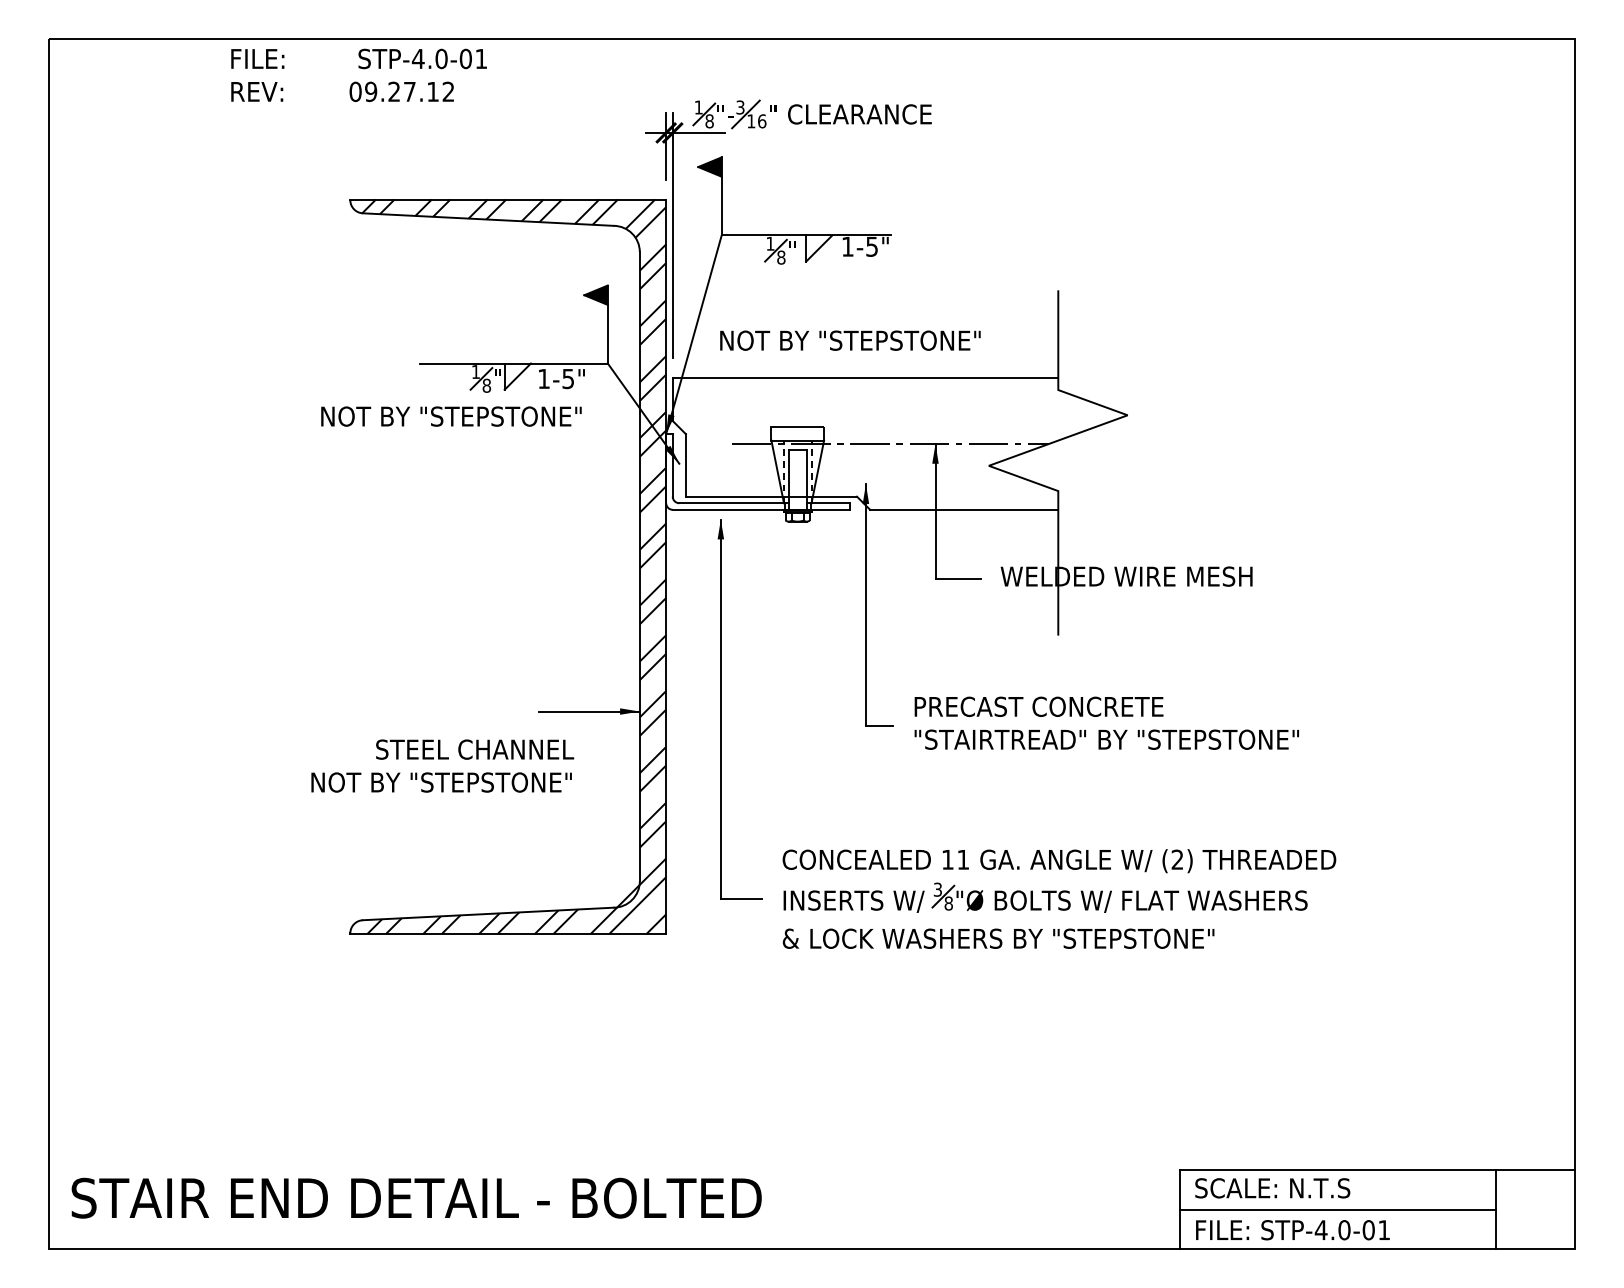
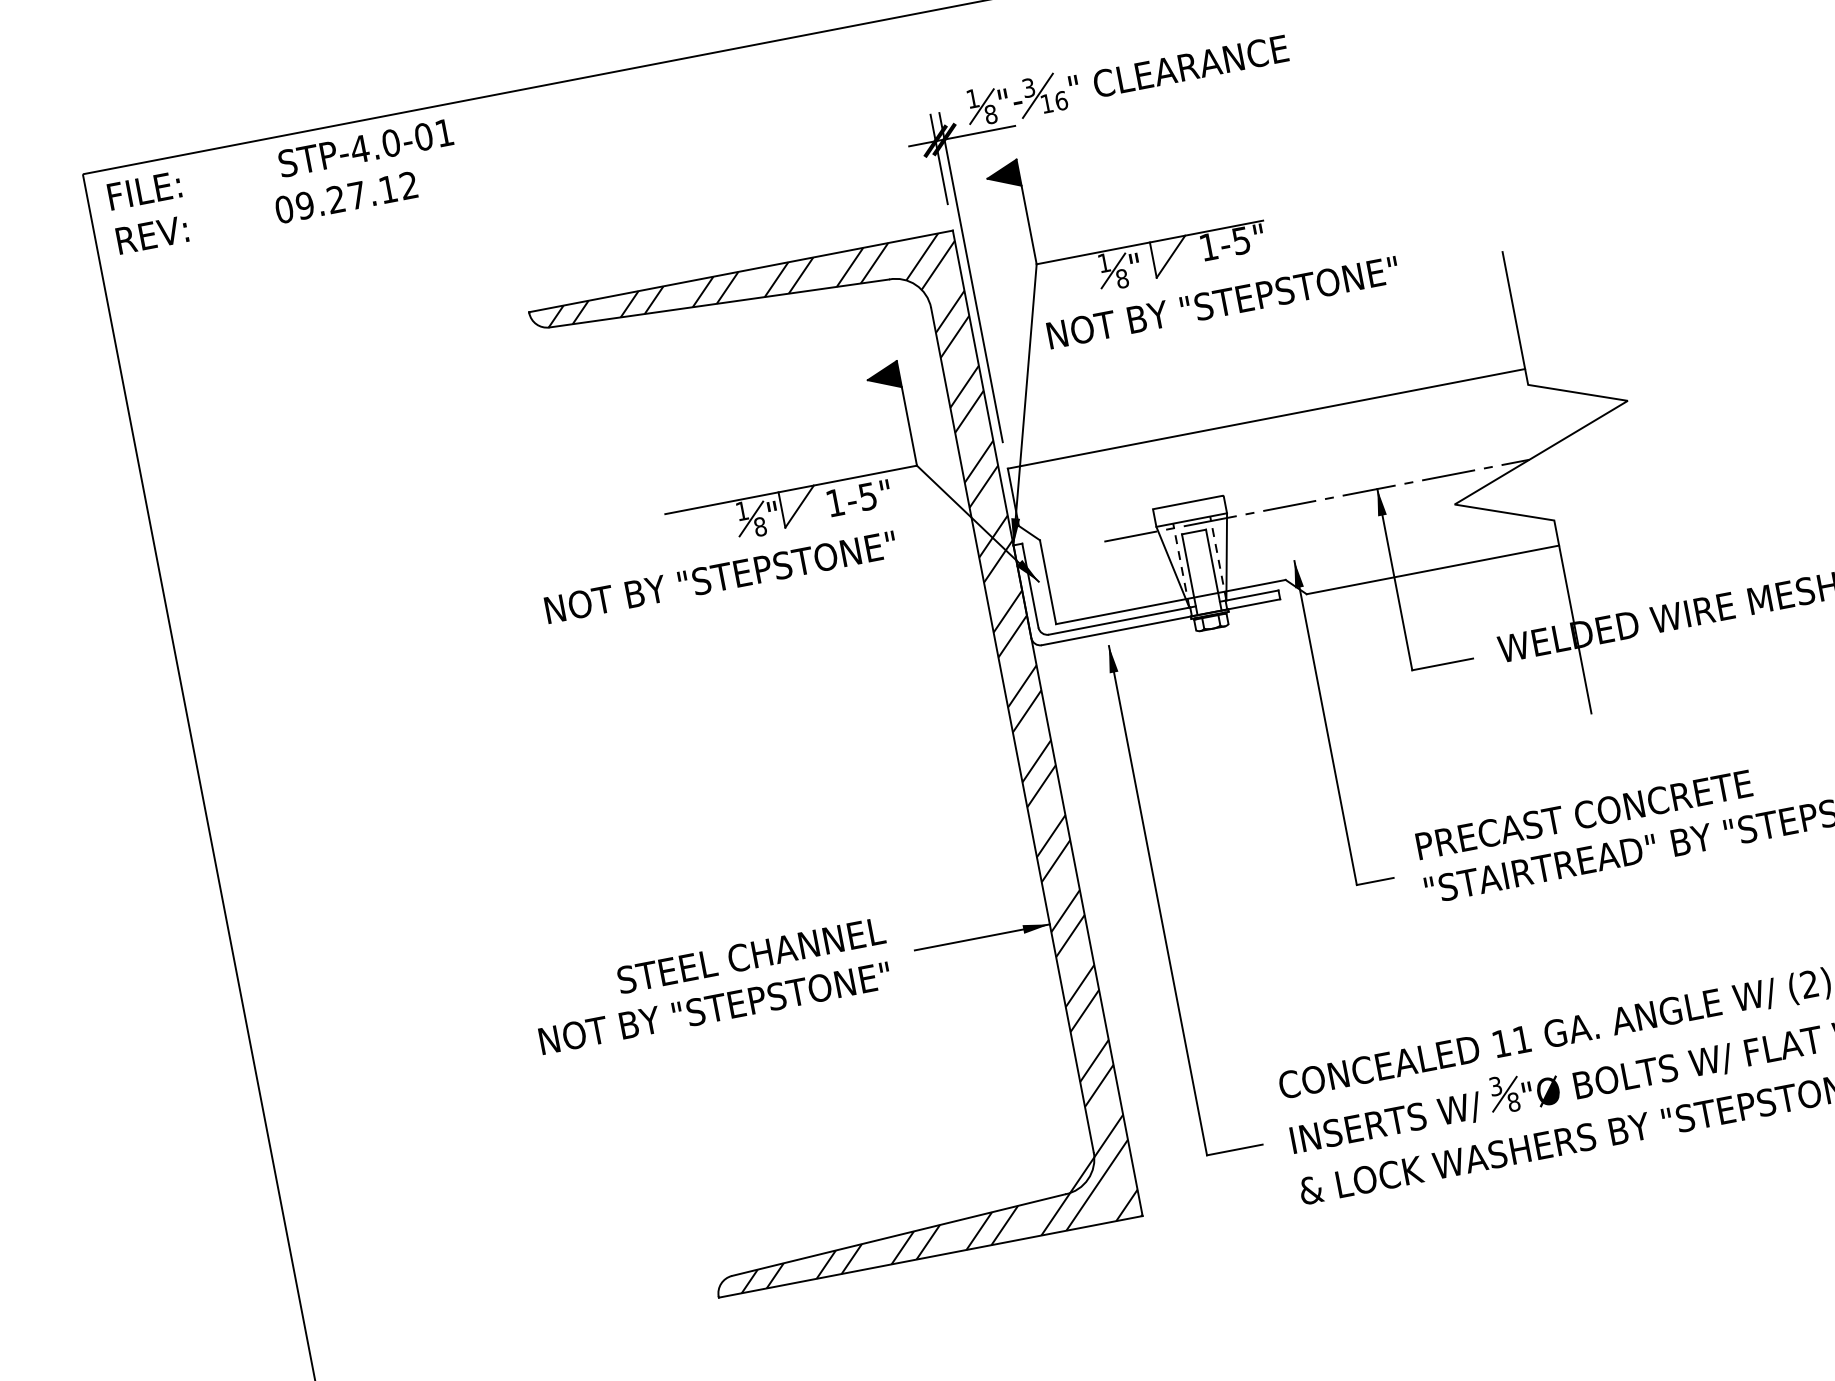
text: (358, 74) -> (283, 185), moved
text: (850, 340) -> (1223, 302), moved
text: (442, 765) -> (711, 985), moved

